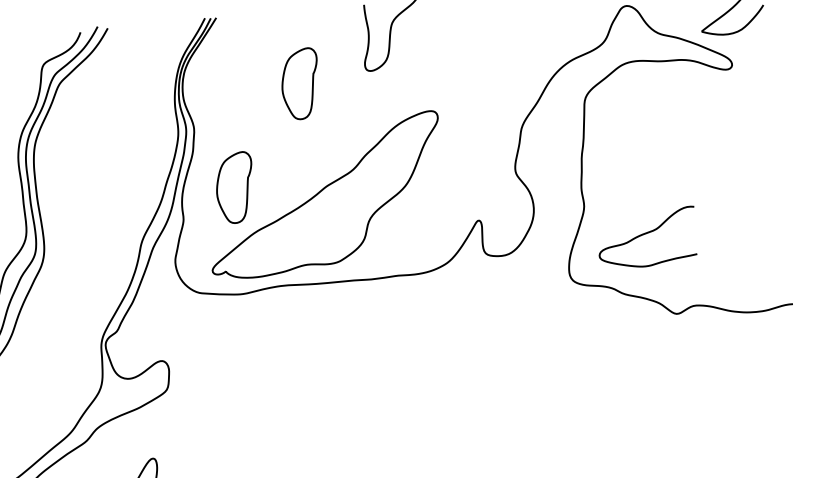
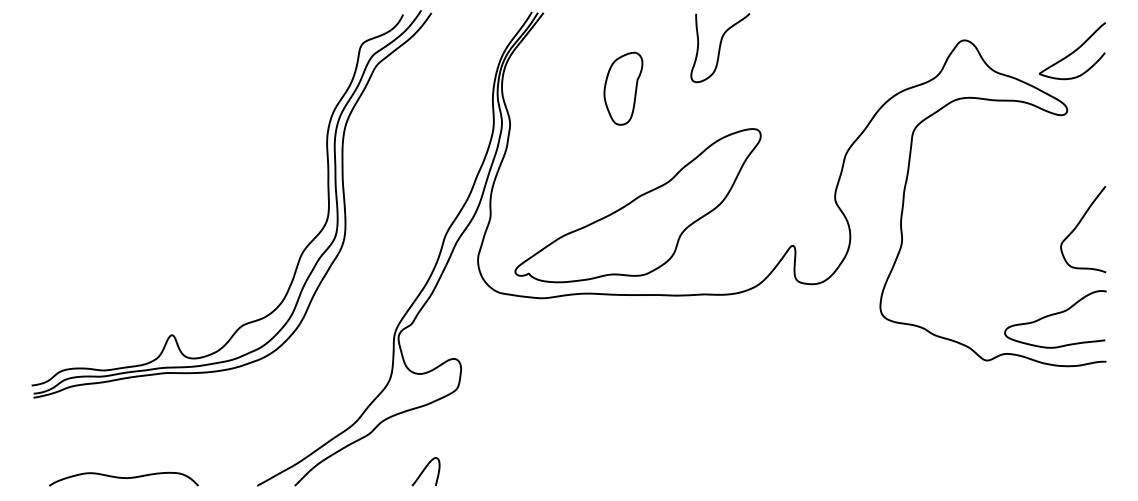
curve: (754, 173) -> (1079, 224), added
part: (235, 187) -> (546, 188), removed
curve: (645, 234) -> (1054, 315), moved

